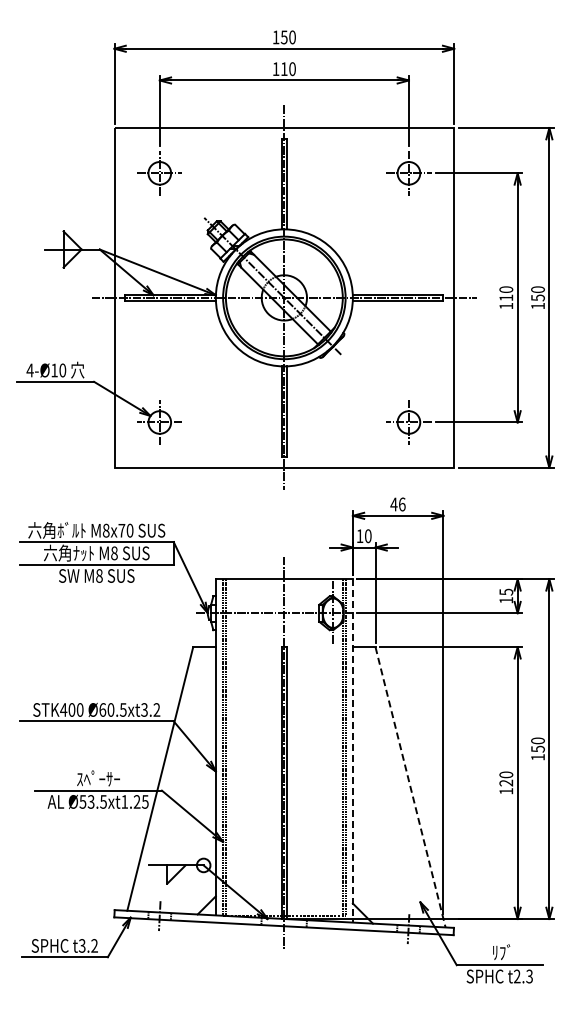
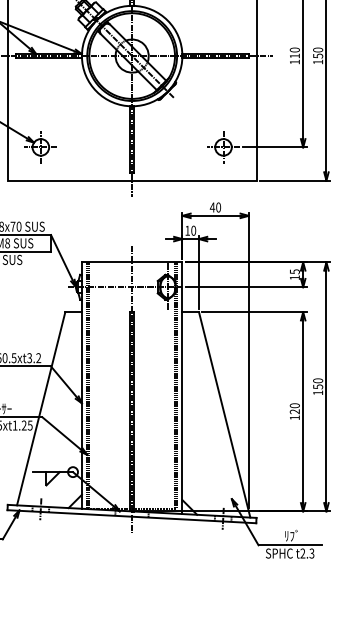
text: (402, 504) -> (218, 207), 46 -> 40
line: (352, 750) -> (182, 387), dashed -> solid
line: (410, 787) -> (224, 414), dashed -> solid

